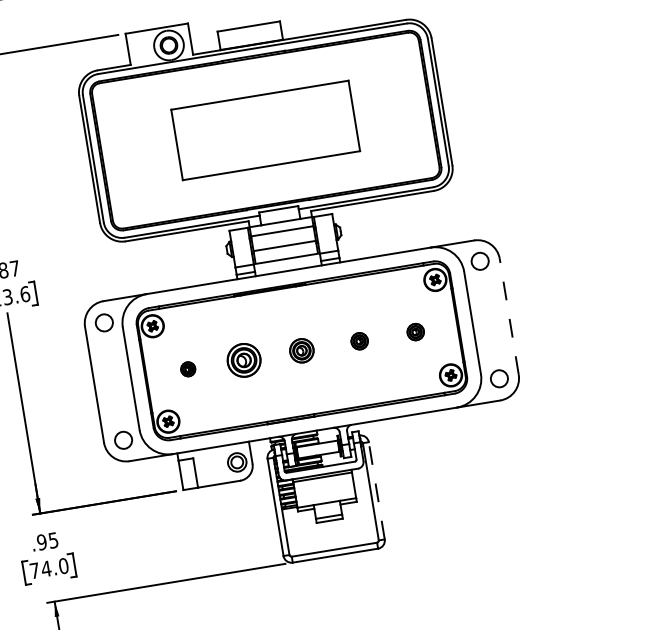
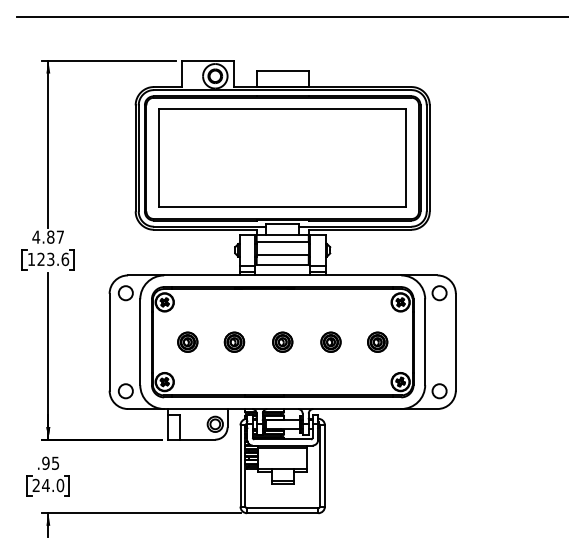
part: (265, 129) -> (282, 157), size x1.67
line: (508, 316) -> (455, 341), dashed -> solid
part: (415, 331) -> (377, 341), size x1.43
part: (358, 340) -> (330, 341), size x1.43
part: (243, 359) -> (234, 341), size x0.71
part: (187, 368) -> (187, 341), size x1.67
line: (376, 491) -> (324, 466), dashed -> solid
text: (33, 569) -> (35, 484), 74.0 -> 24.0

